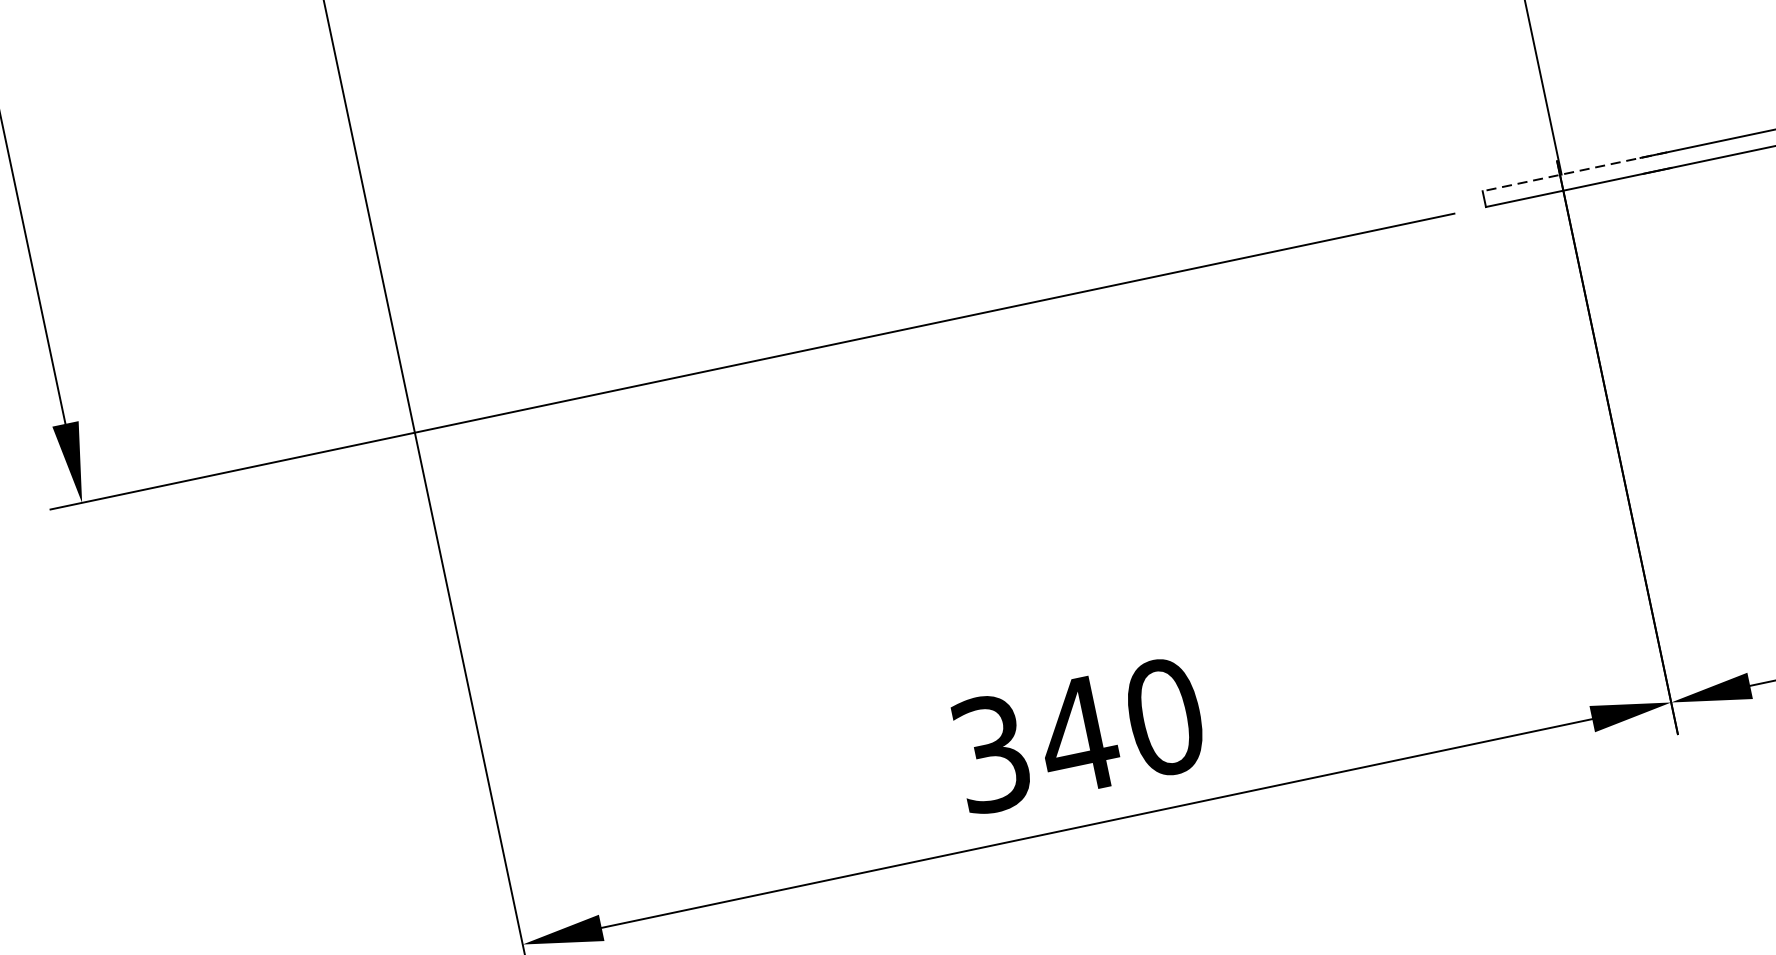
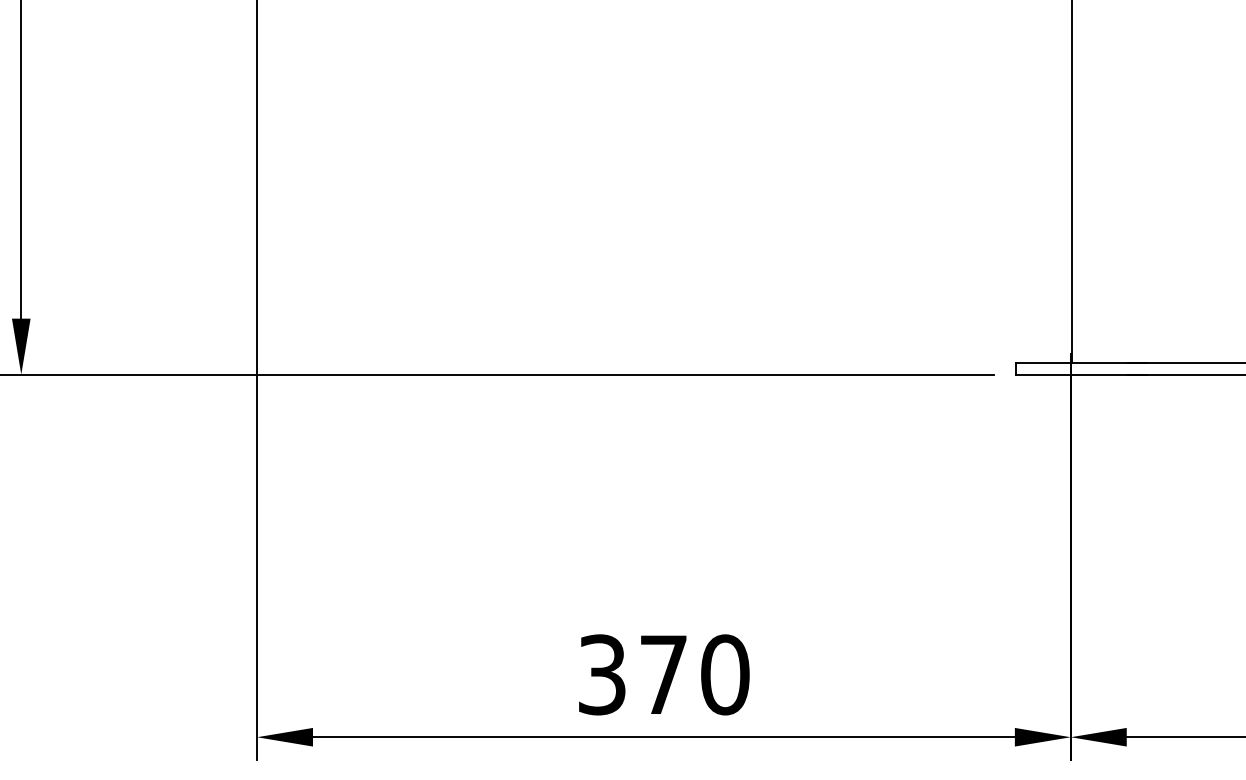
line: (1573, 172) -> (1080, 363), dashed -> solid
text: (1077, 735) -> (663, 674), 340 -> 370

